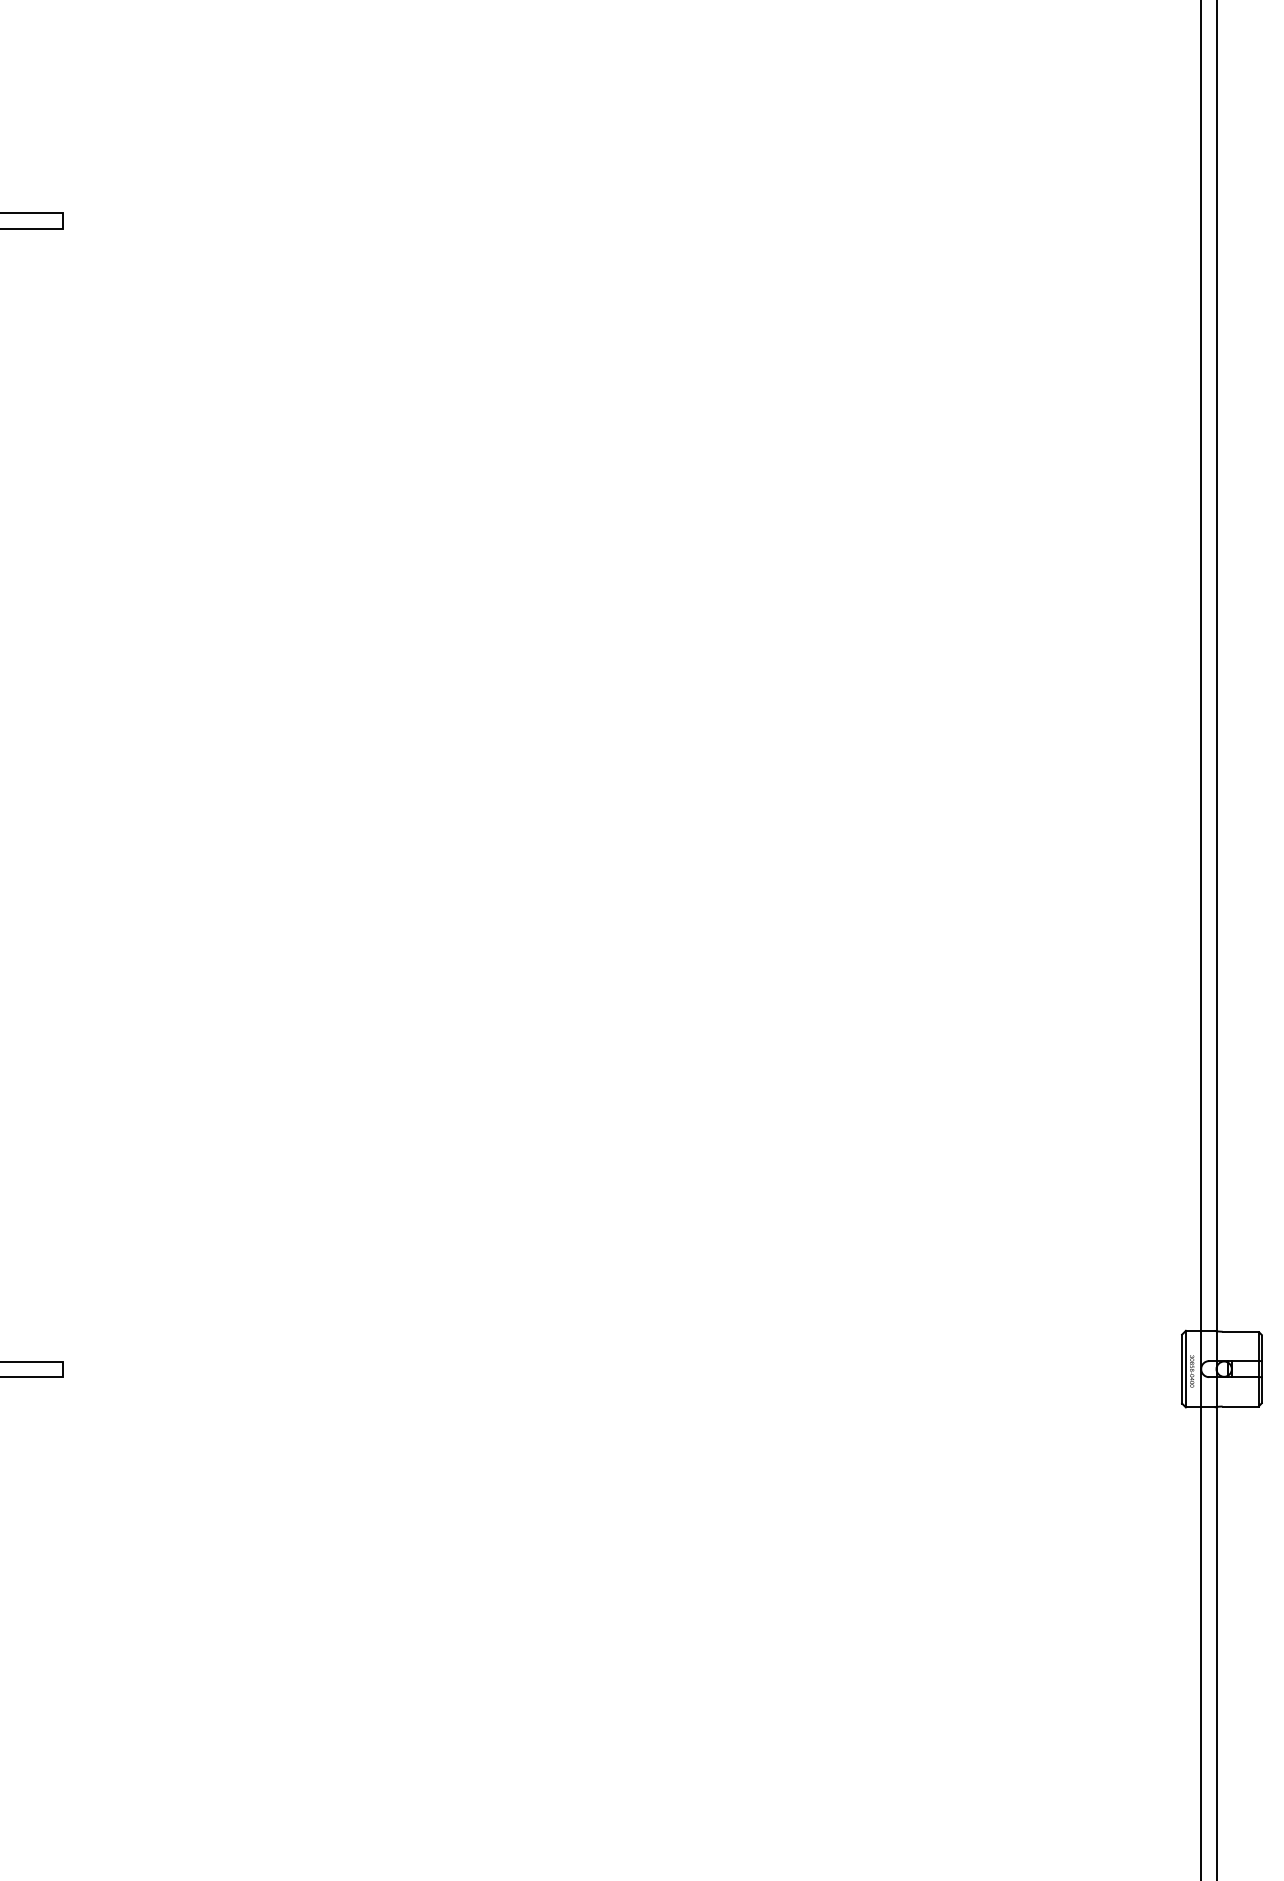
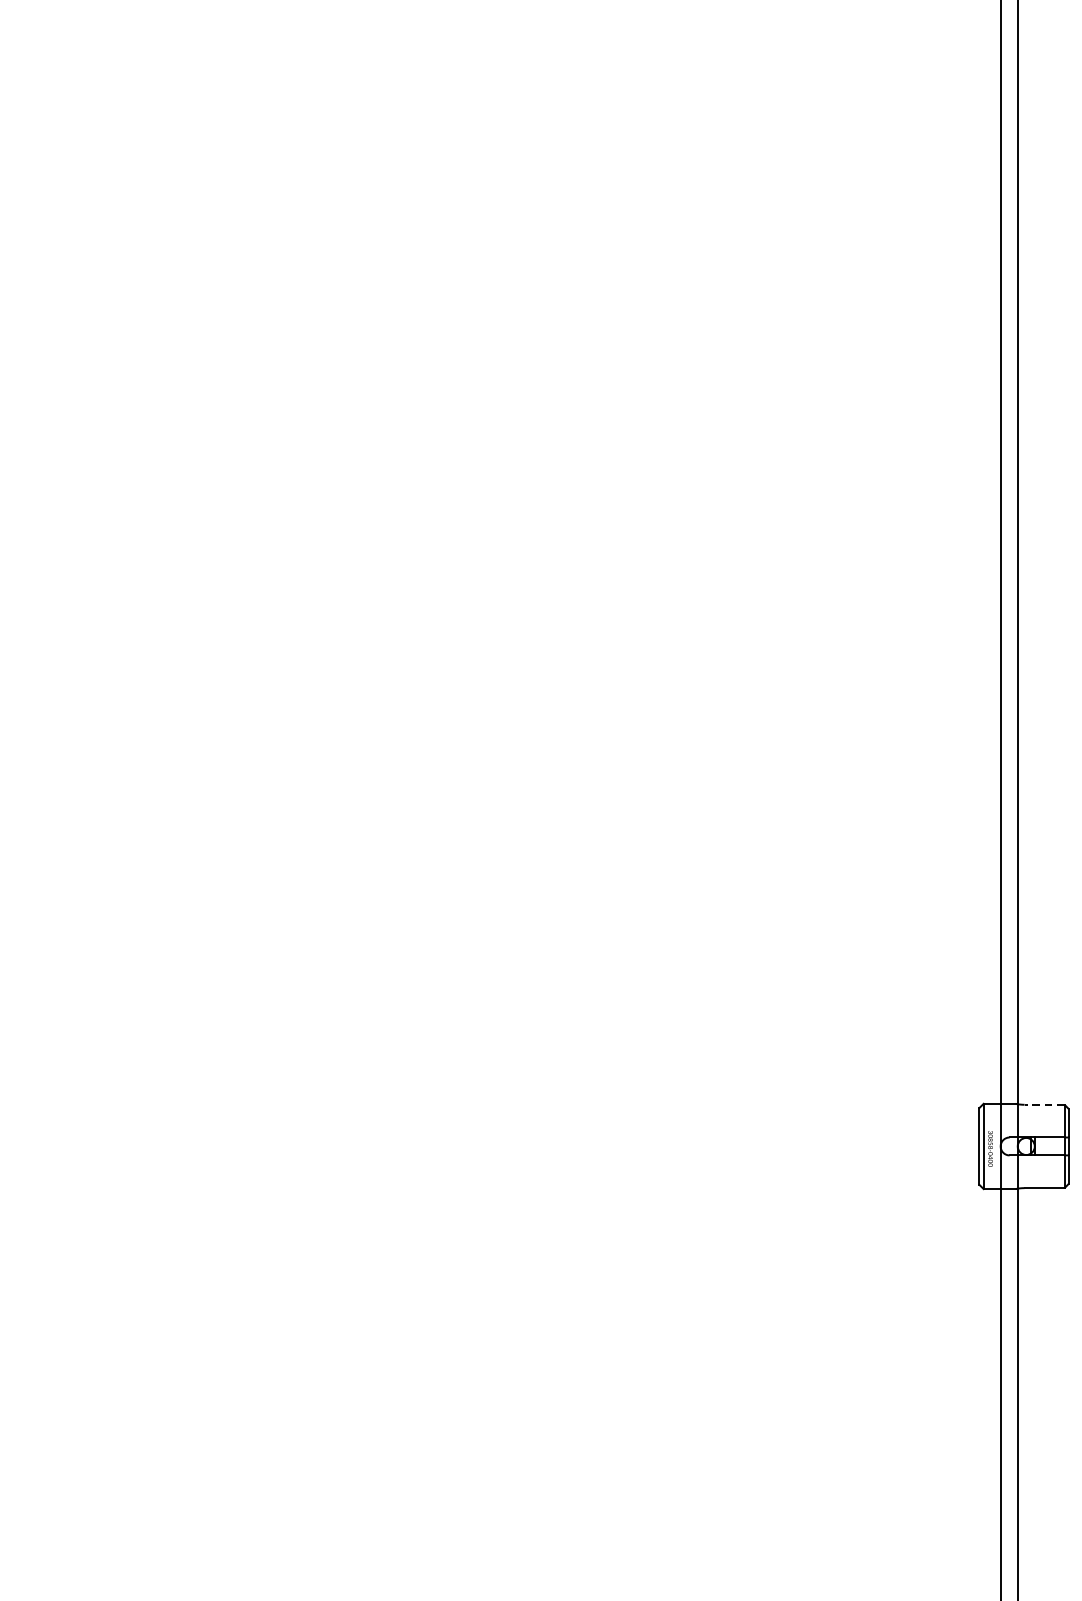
line: (1240, 1331) -> (1044, 1104), solid -> dashed

